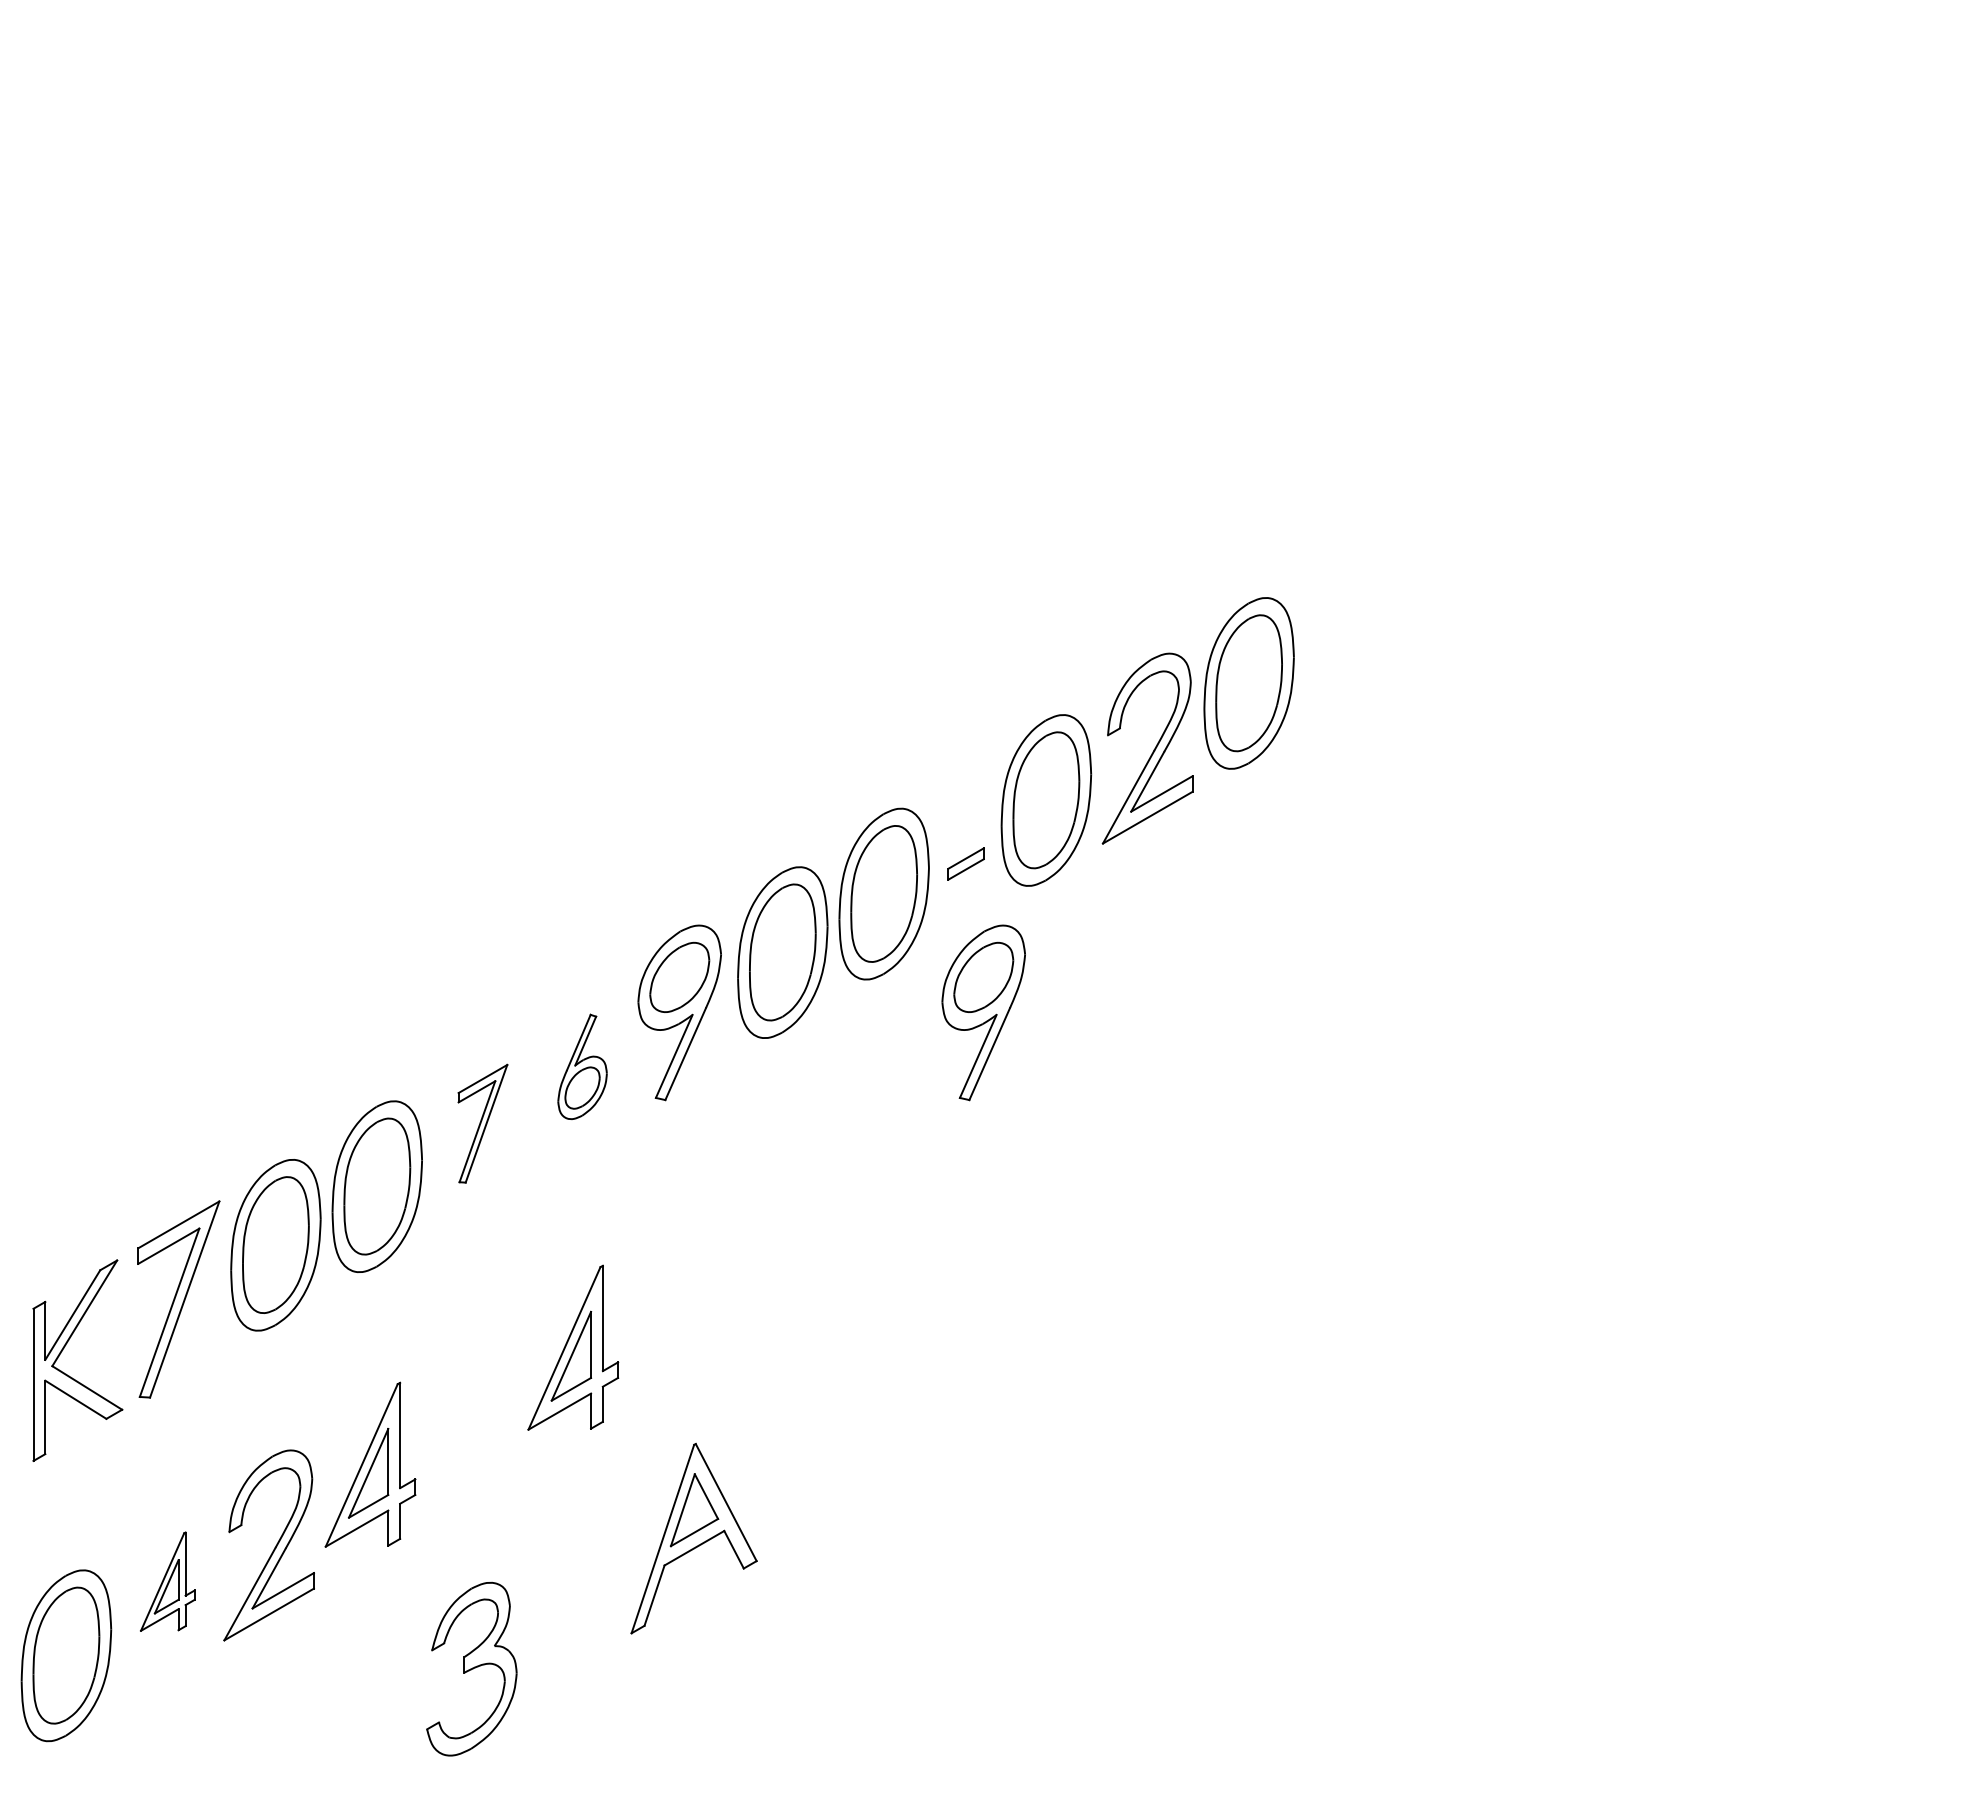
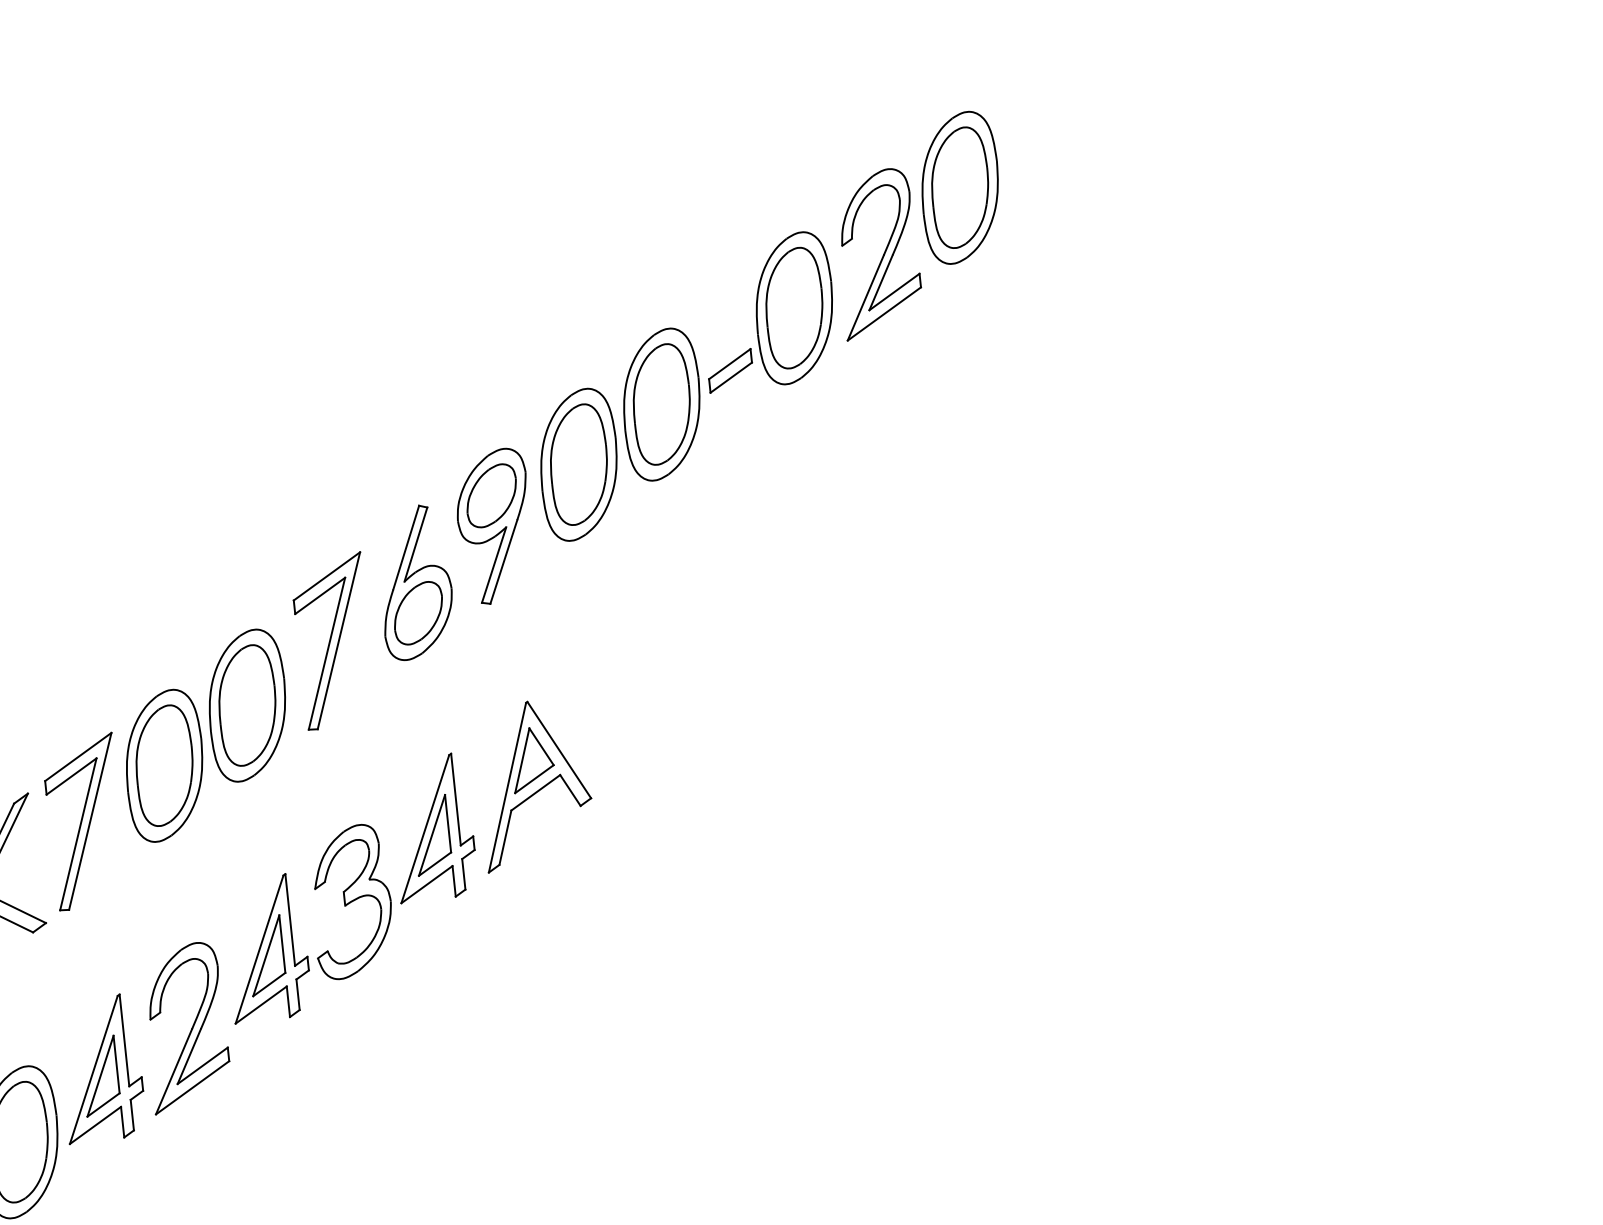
part: (965, 863) -> (729, 370), size x1.43
part: (983, 1012) -> (759, 498), removed
part: (582, 1066) -> (415, 582), size x1.67
part: (482, 1123) -> (333, 640), size x1.67
part: (693, 1538) -> (534, 784), moved
part: (167, 1581) -> (101, 1068), size x1.67
part: (471, 1668) -> (351, 901), moved

